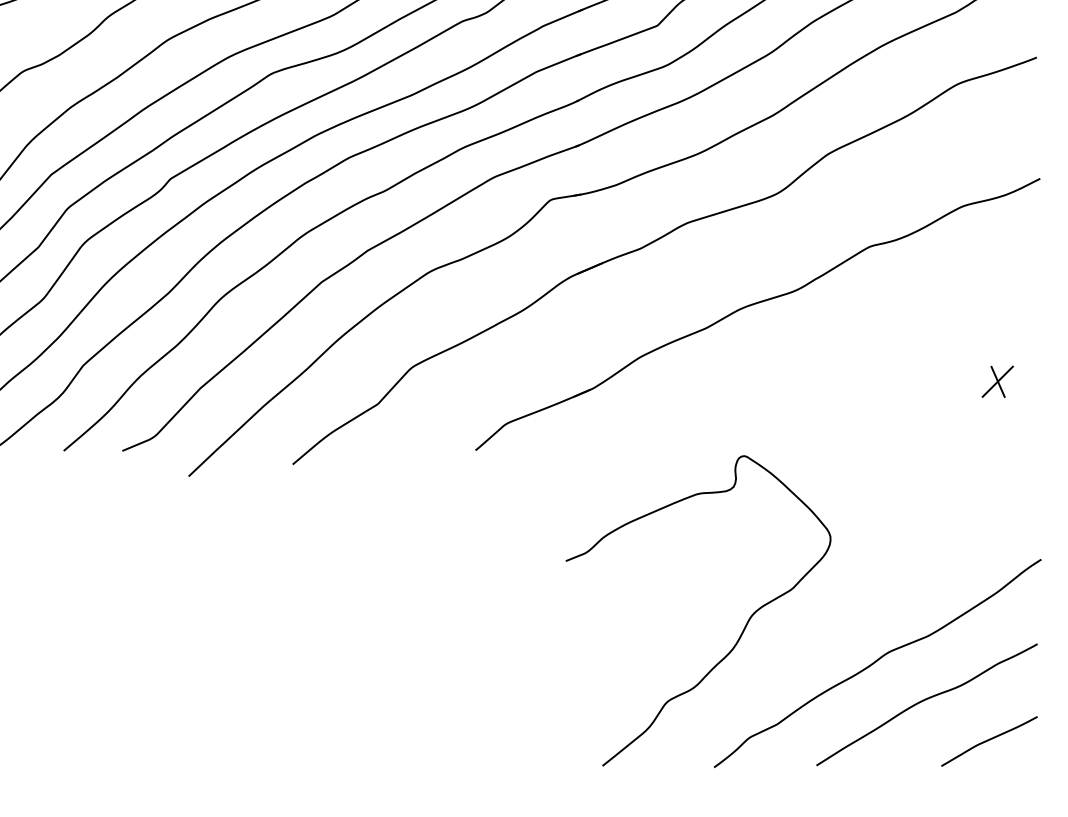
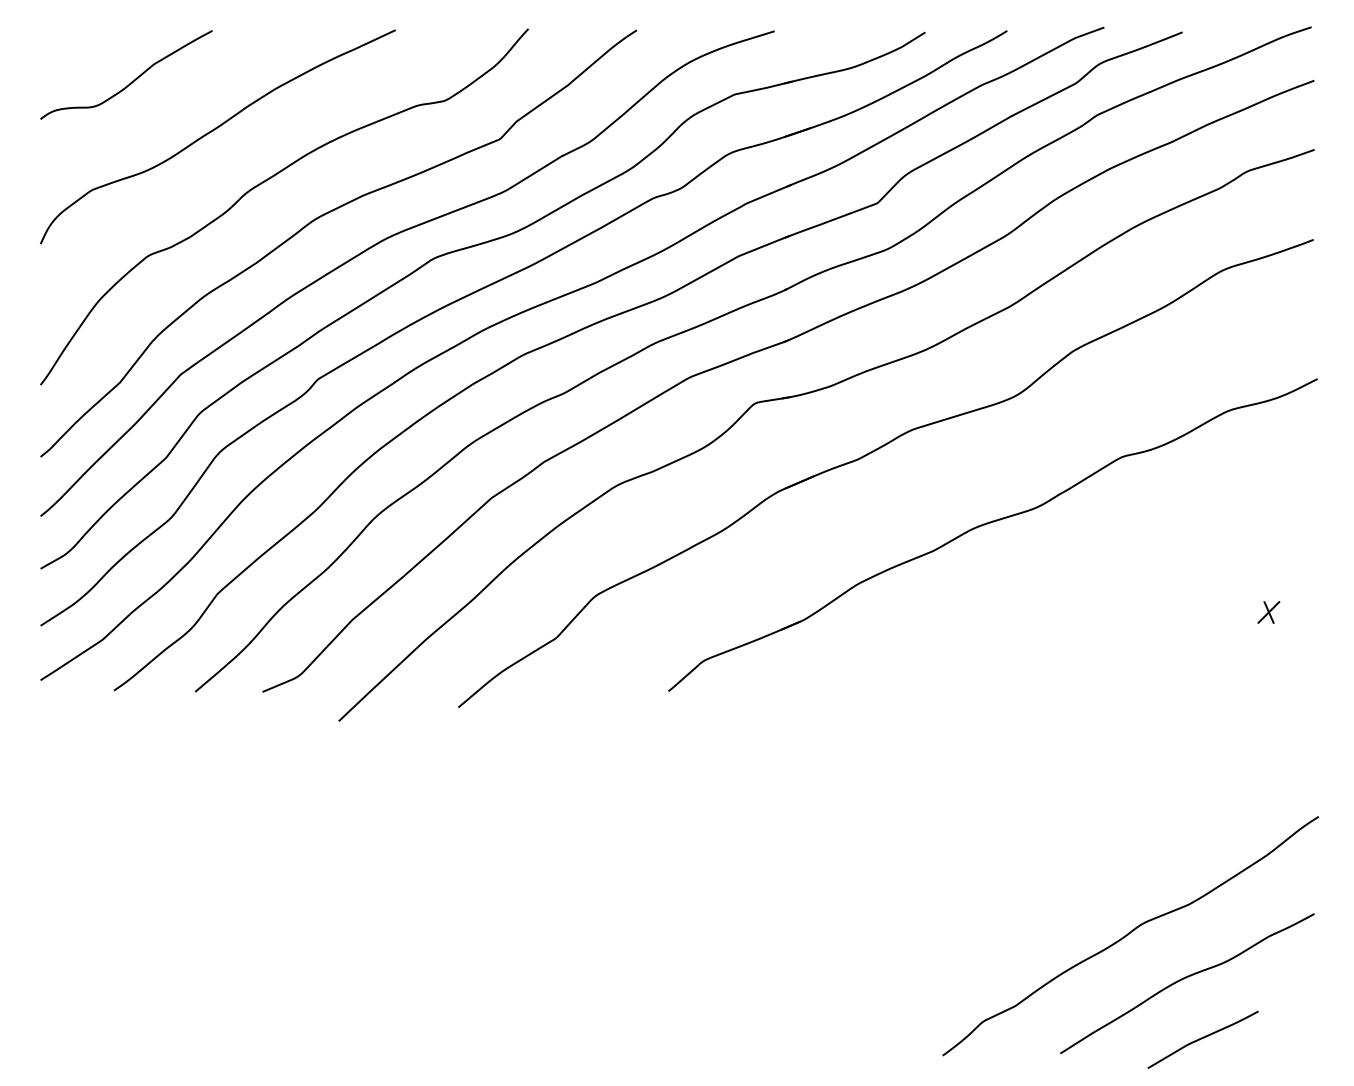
part: (997, 381) -> (1268, 612), size x0.6
curve: (741, 632) -> (974, 900), removed
curve: (988, 741) -> (1202, 1039), moved

